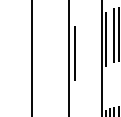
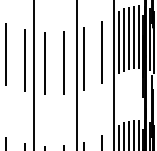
line: (109, 36) -> (123, 39), added
line: (91, 47) -> (102, 52), added
line: (8, 49) -> (6, 54), added
line: (23, 54) -> (24, 60), added
line: (41, 56) -> (44, 62), added
line: (57, 56) -> (63, 62), added

